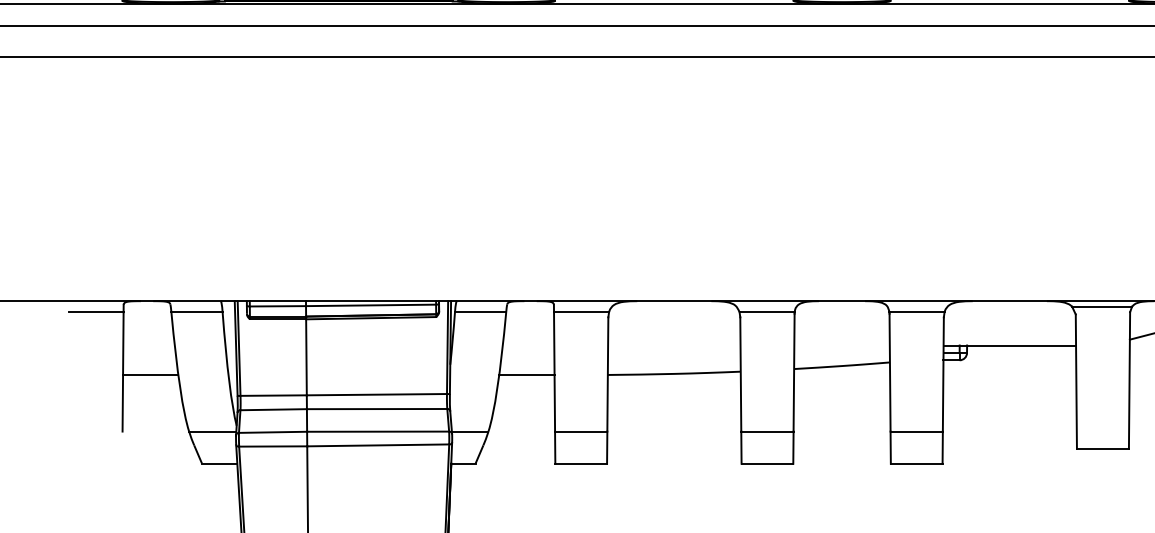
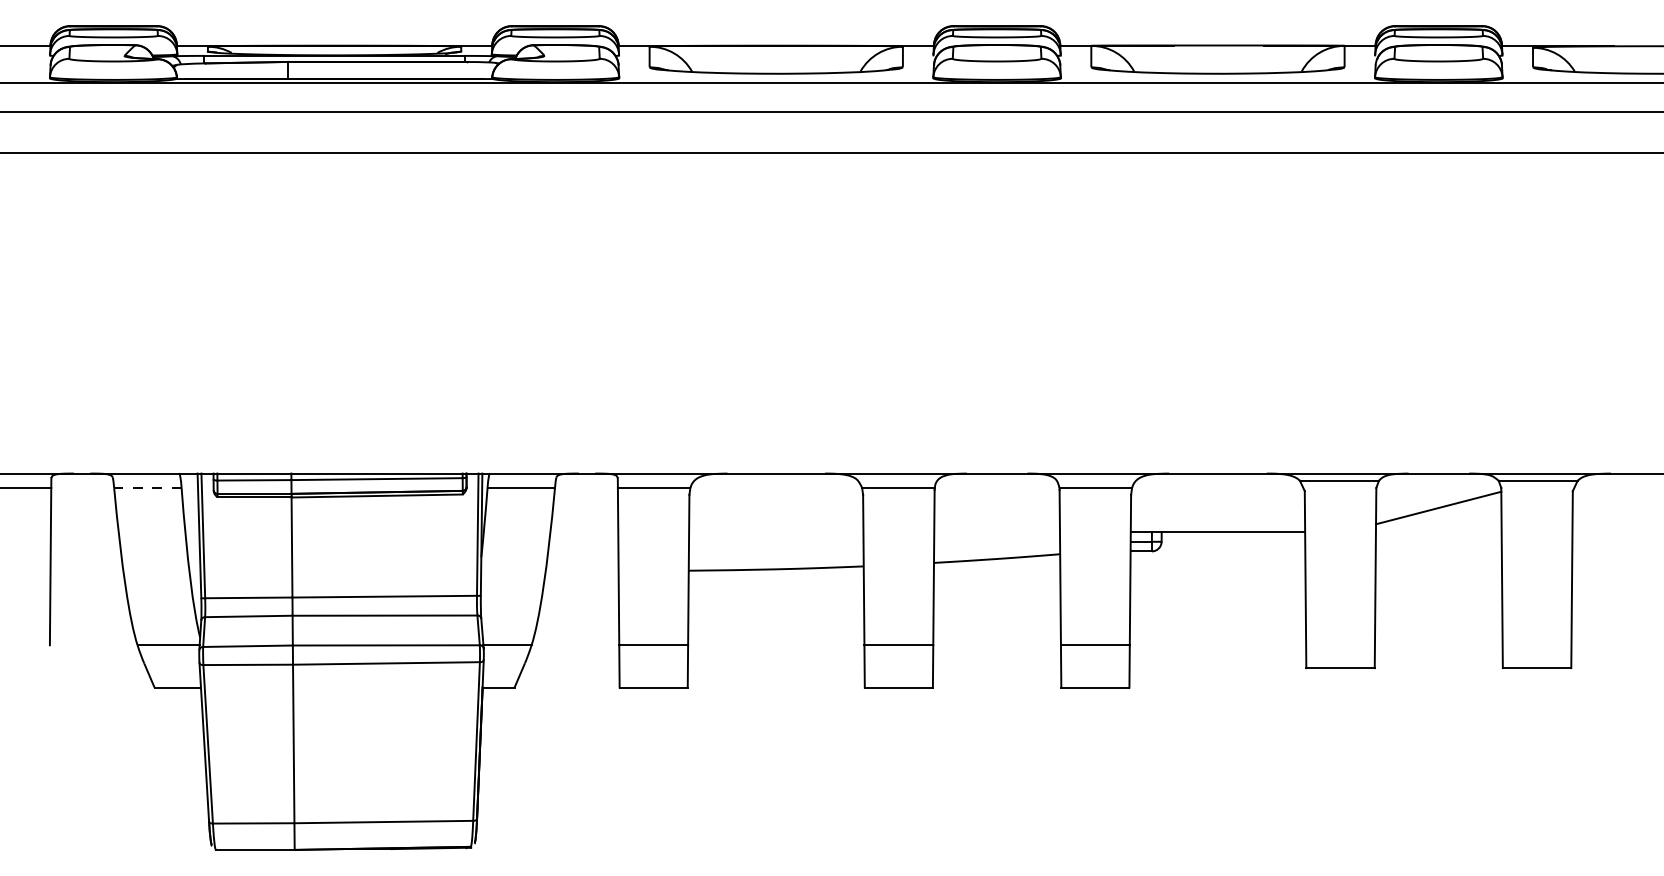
line: (196, 312) -> (147, 488), solid -> dashed
line: (150, 374) -> (86, 570), removed
line: (526, 374) -> (581, 570), removed

